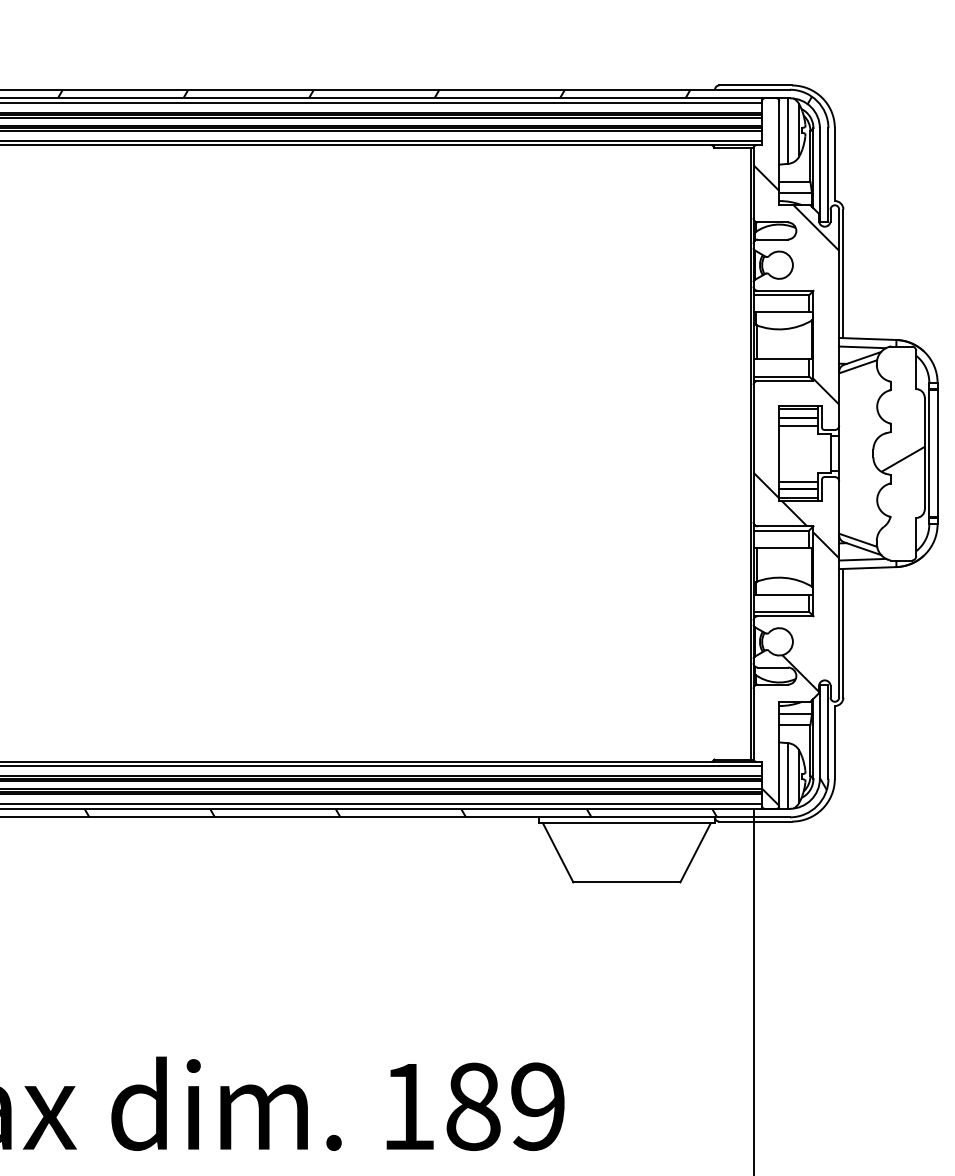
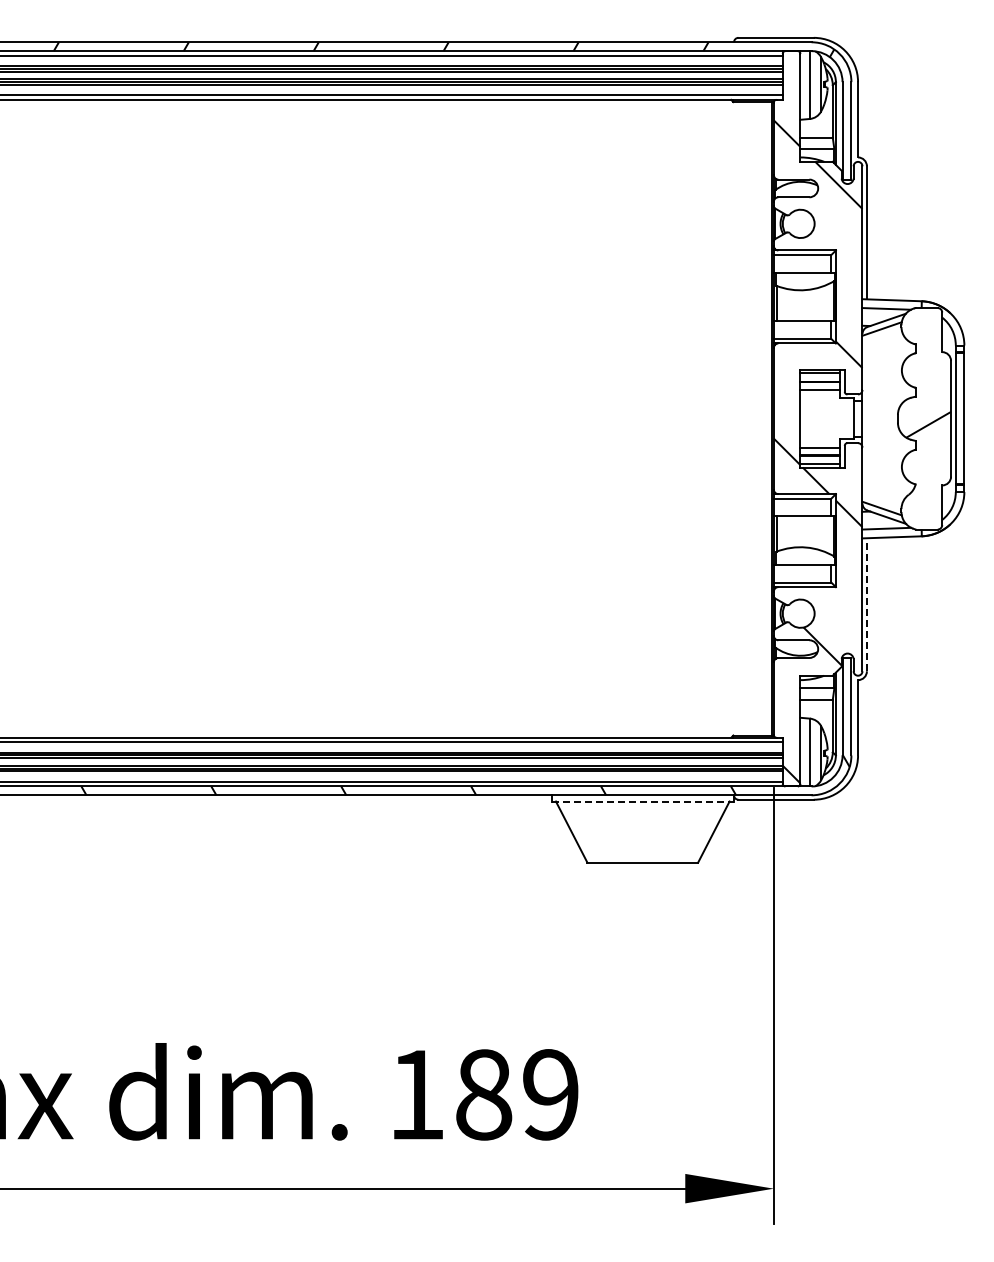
line: (843, 632) -> (866, 604), solid -> dashed
line: (627, 823) -> (643, 801), solid -> dashed

